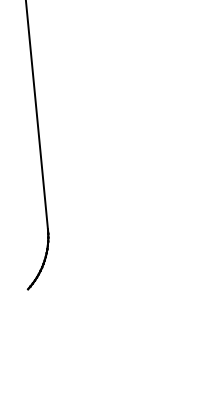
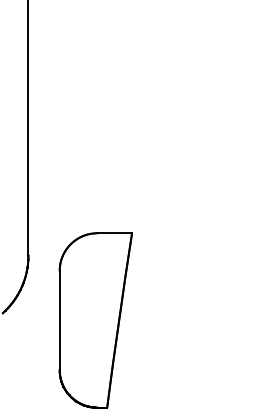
part: (120, 287) -> (95, 320), added

